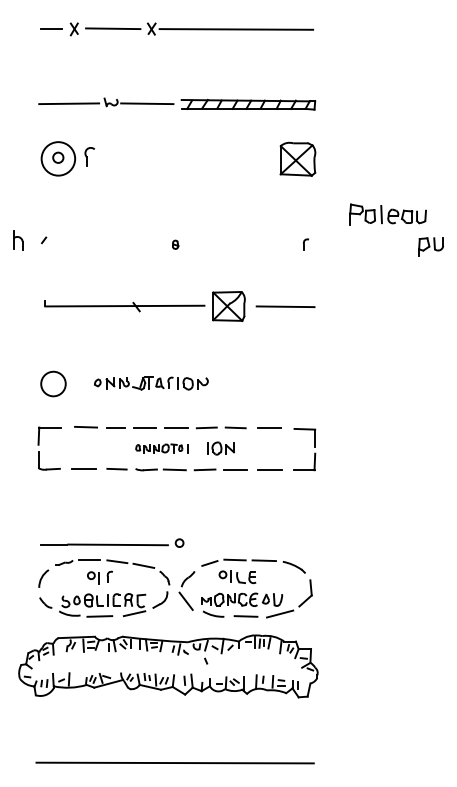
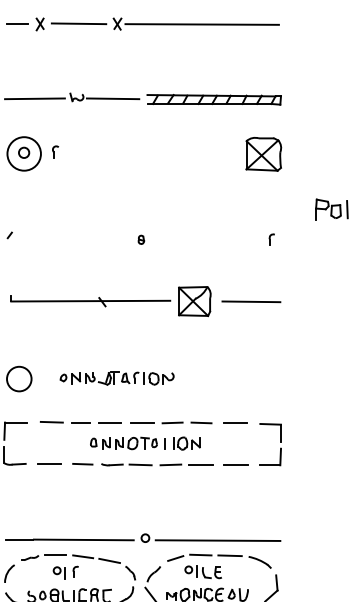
part: (89, 156) -> (55, 151), size x0.62
part: (161, 448) -> (127, 443), size x1.43
line: (251, 545) -> (217, 540), added

